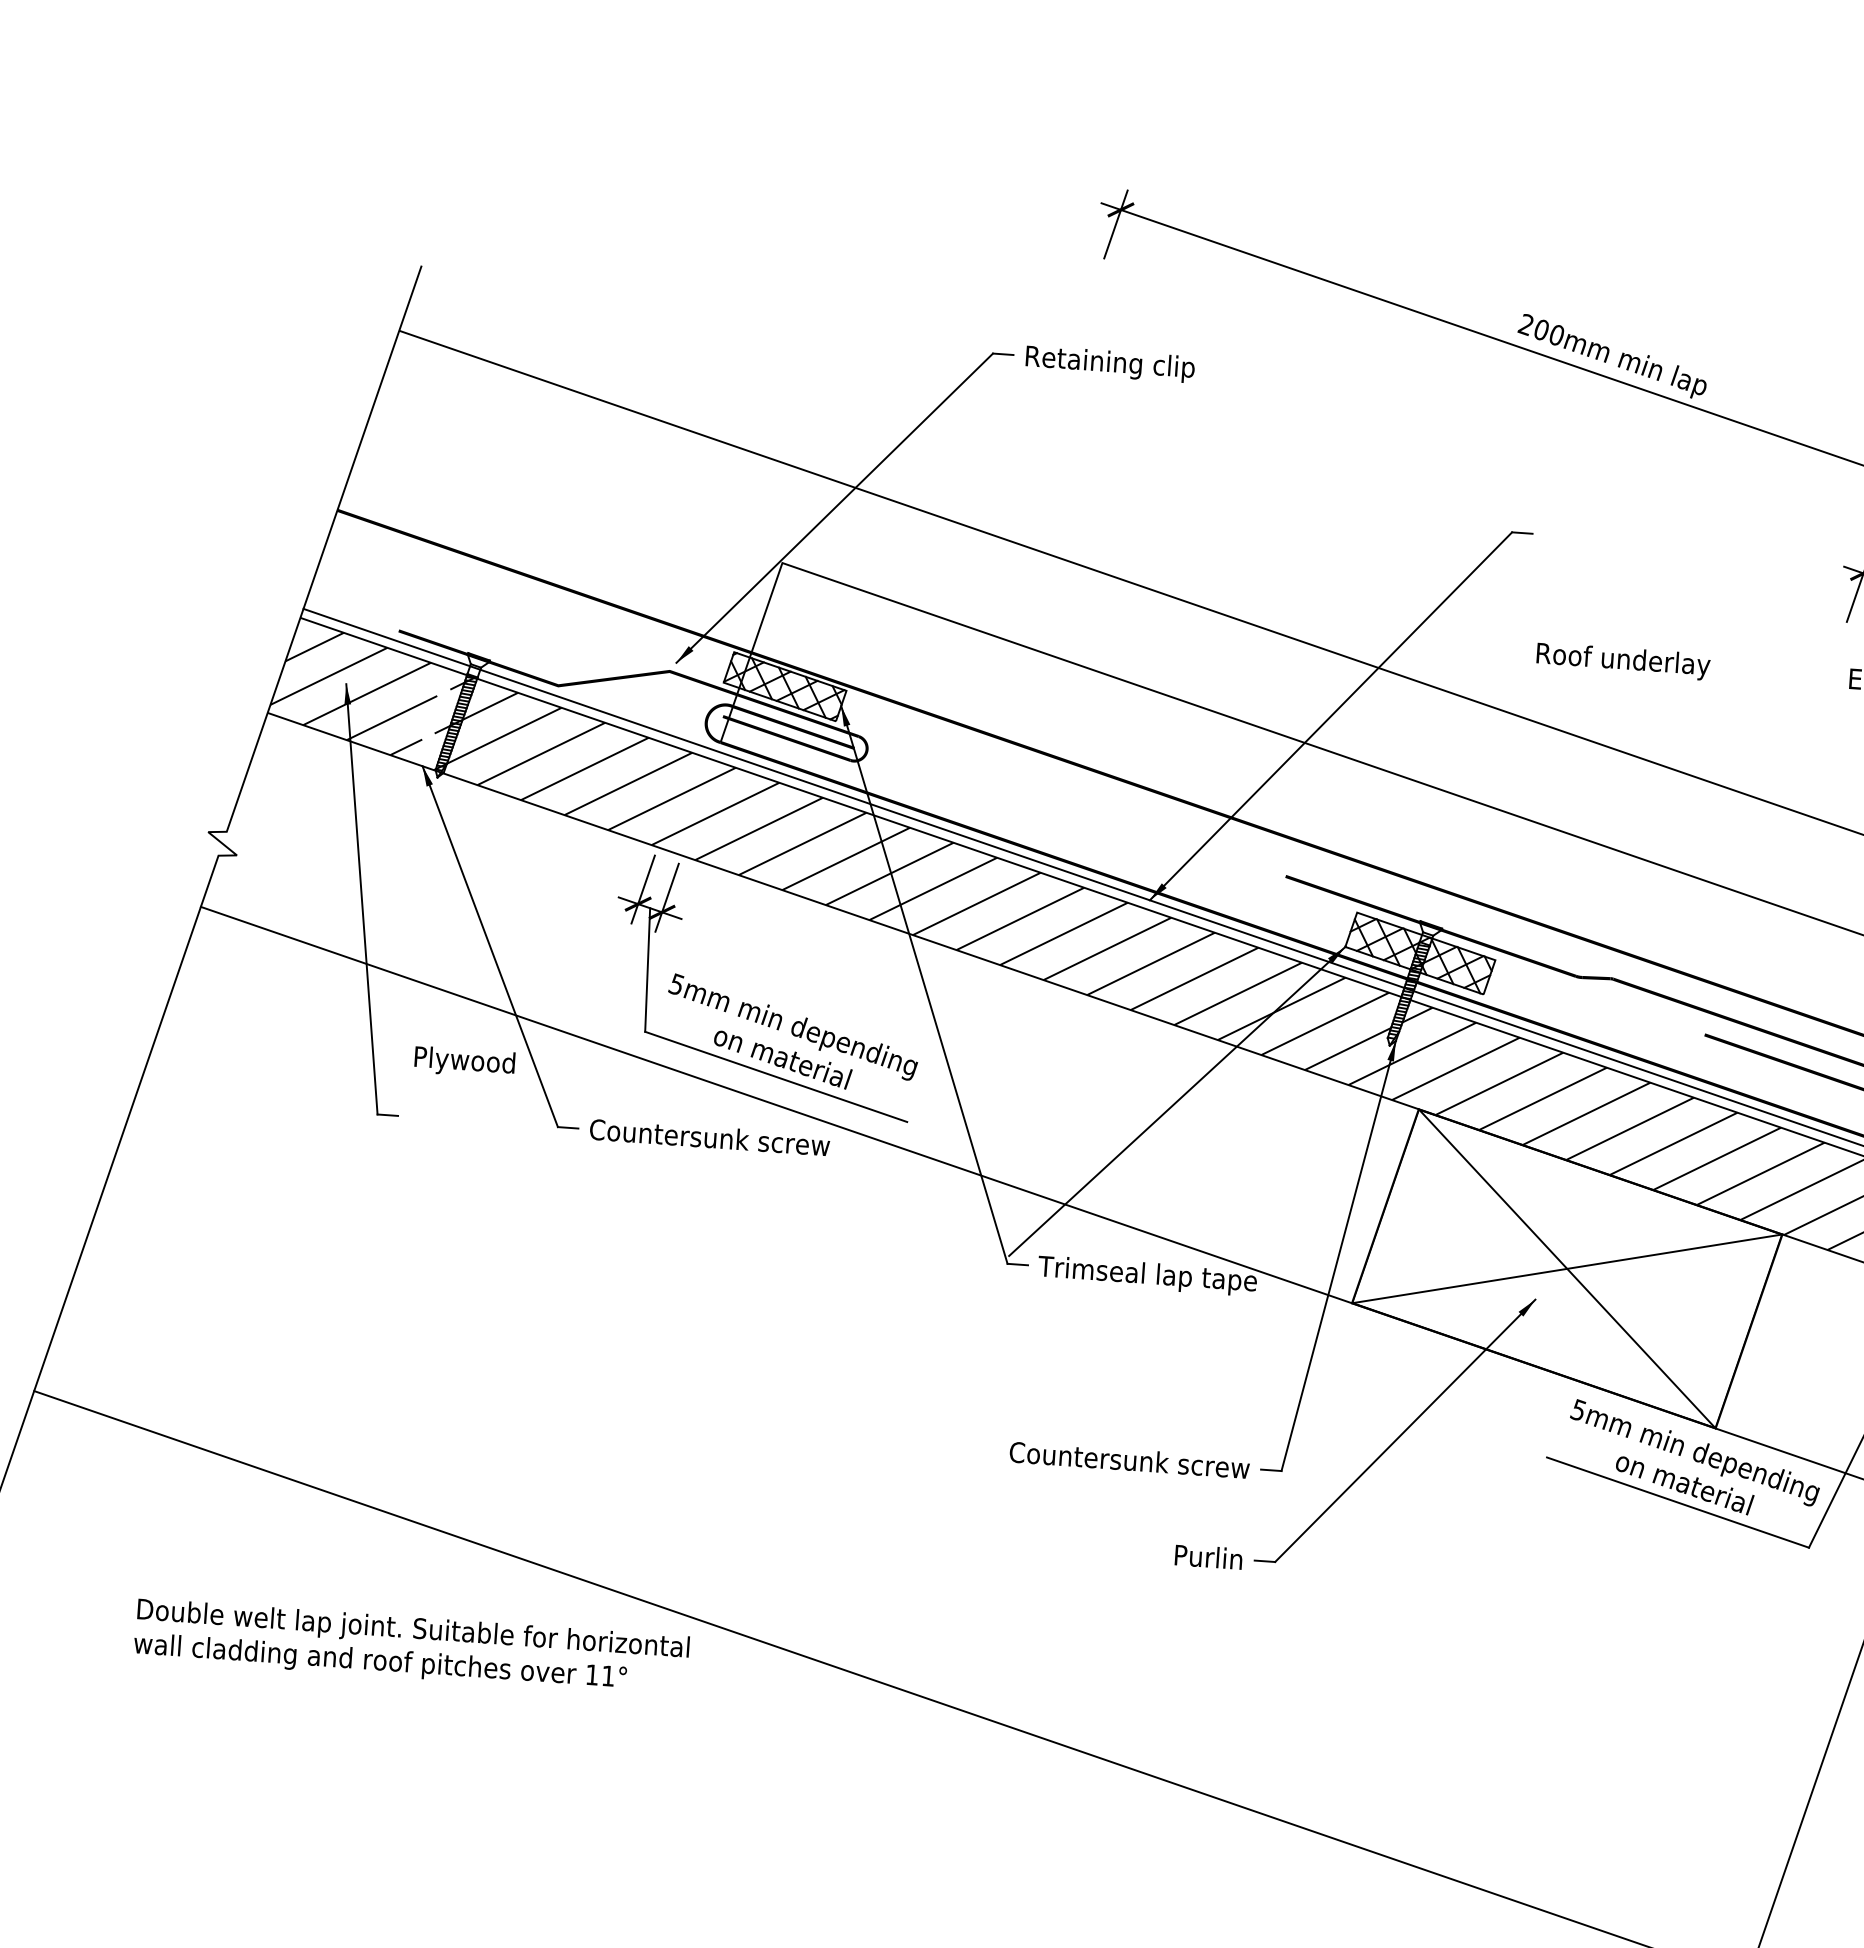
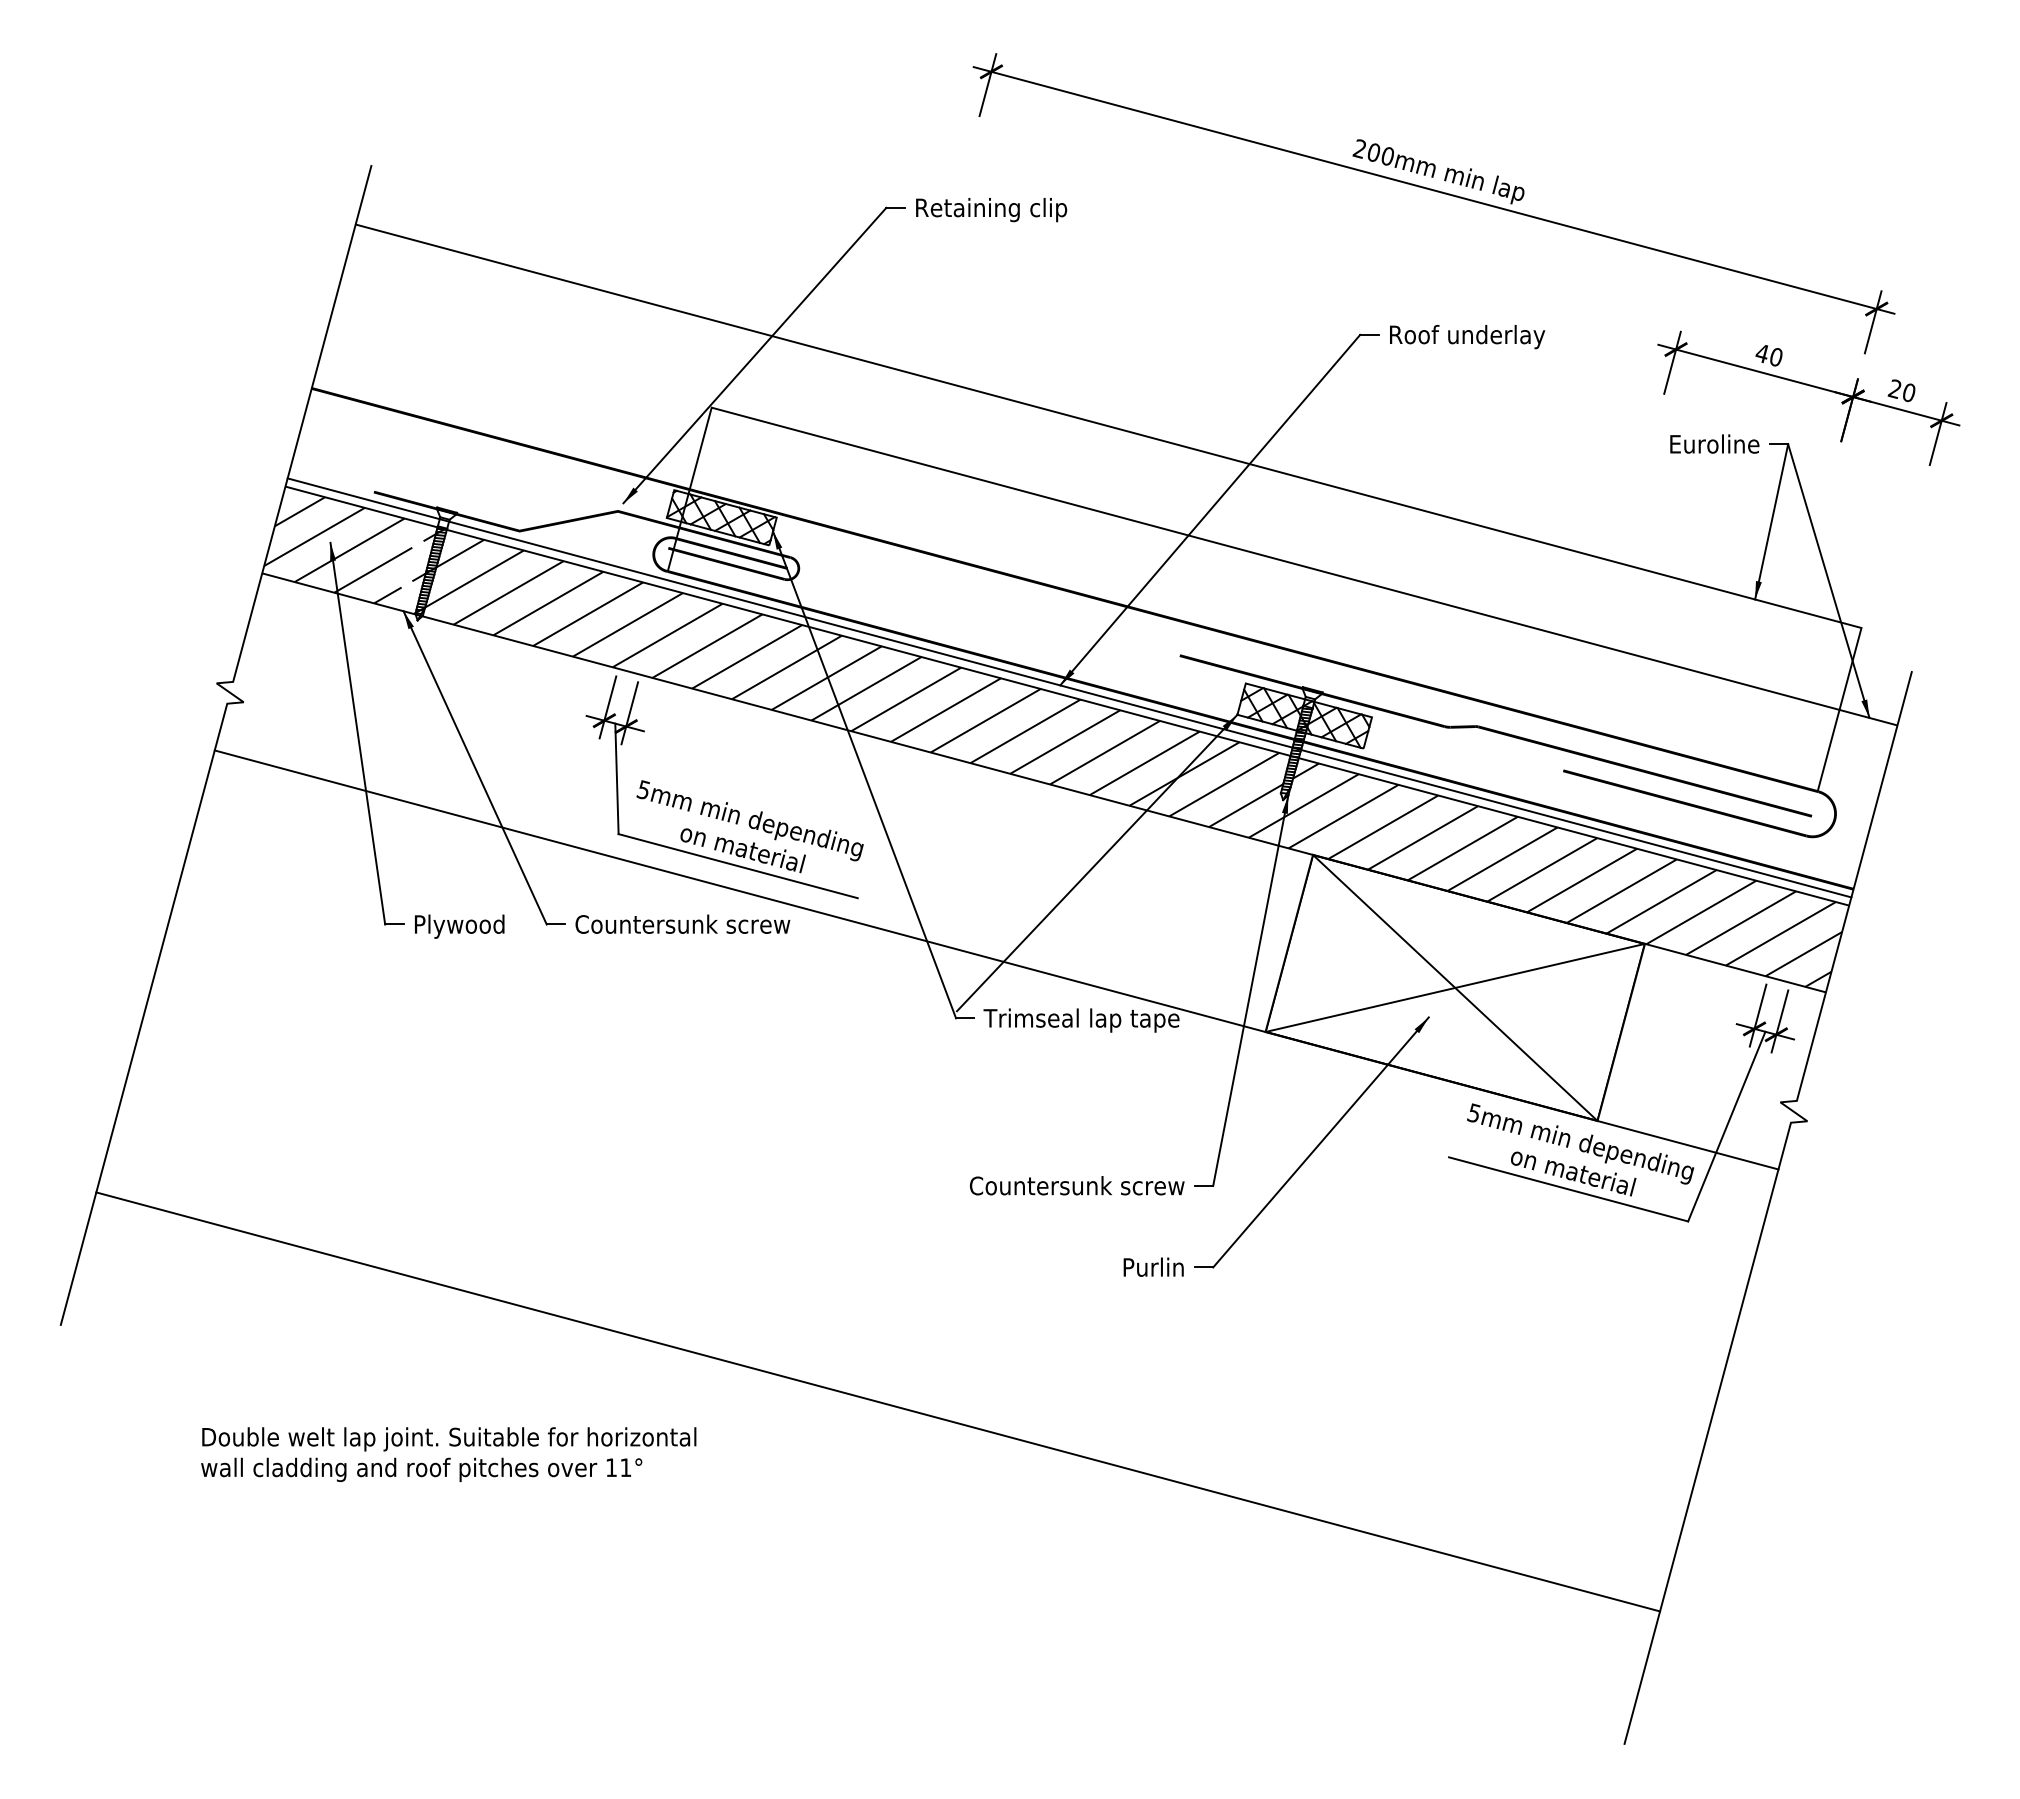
text: (1623, 662) -> (1467, 337), moved
text: (464, 1062) -> (459, 926), moved
text: (411, 1647) -> (448, 1454), moved

